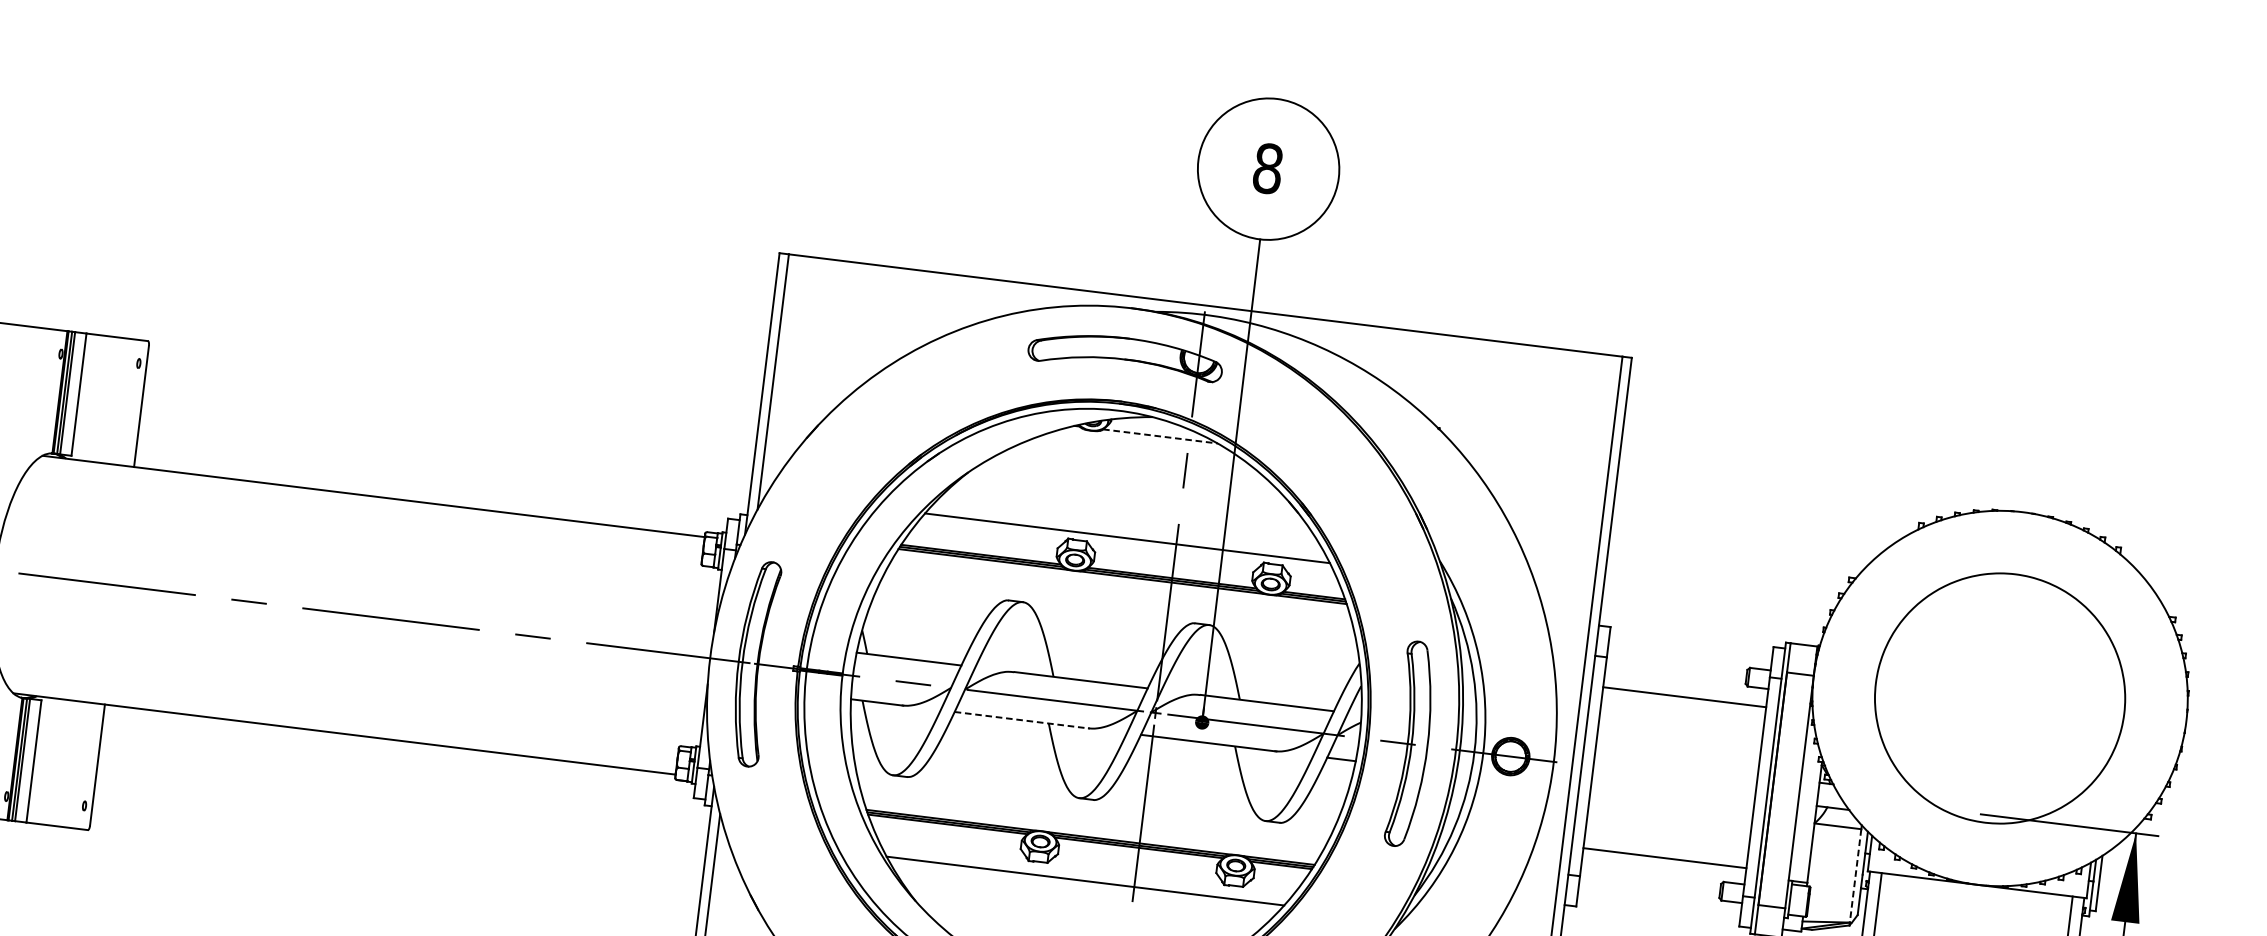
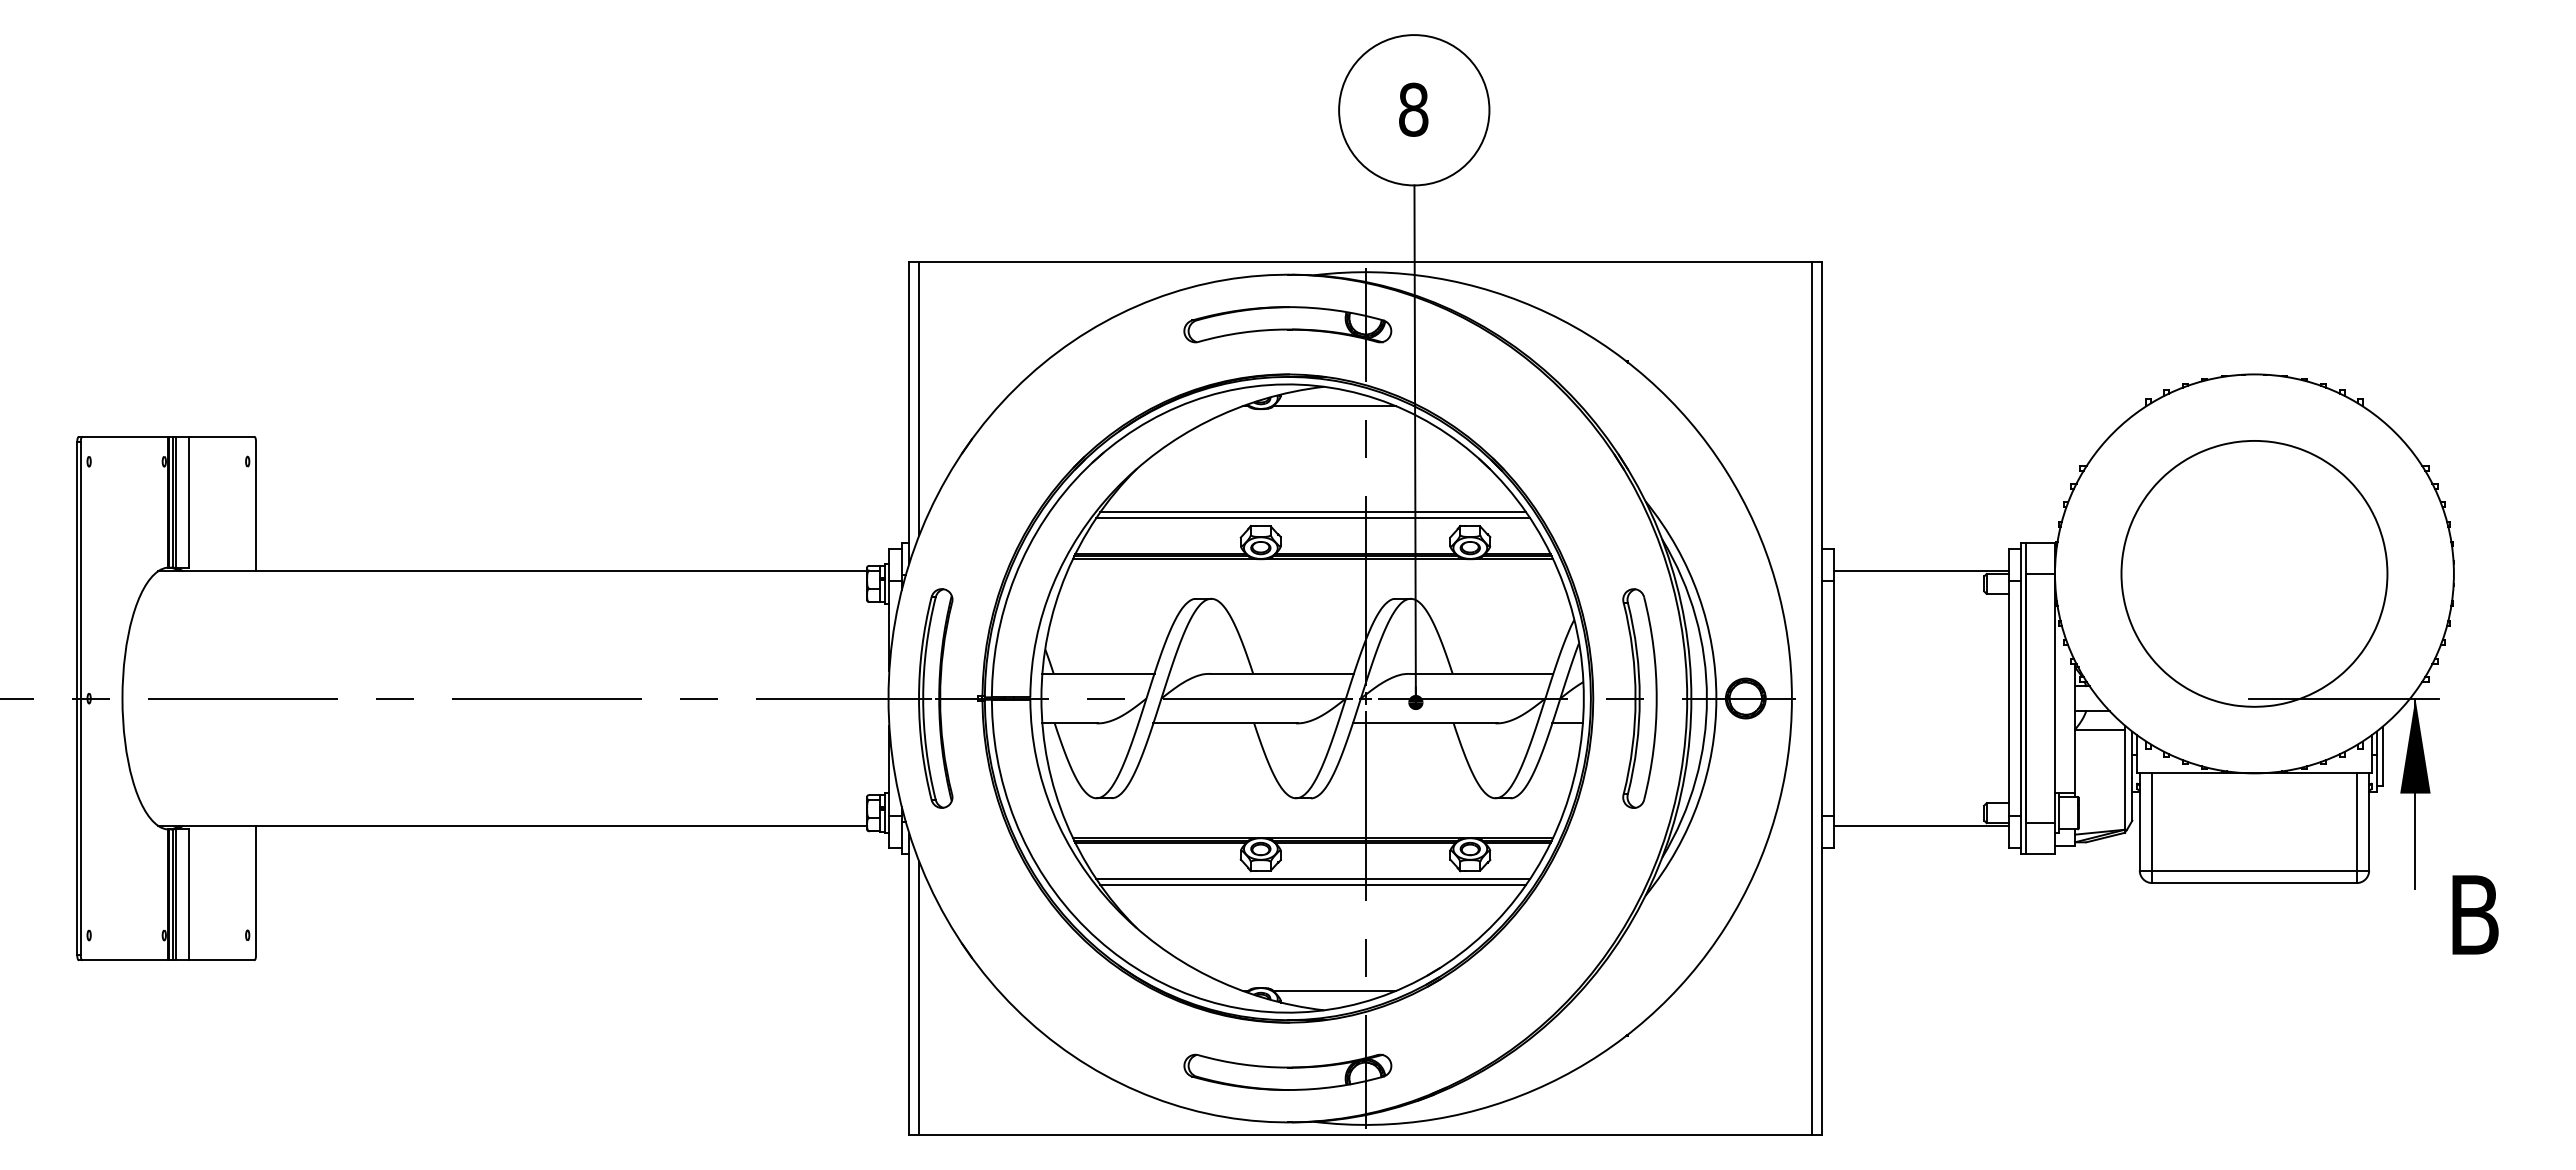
line: (1161, 436) -> (1335, 406), dashed -> solid
line: (1128, 533) -> (1313, 512), added
line: (1684, 697) -> (1921, 571), moved
line: (1022, 720) -> (1226, 723), dashed -> solid
line: (1664, 857) -> (1921, 825), moved
line: (1856, 875) -> (2125, 779), dashed -> solid
line: (1086, 876) -> (1313, 879), added

